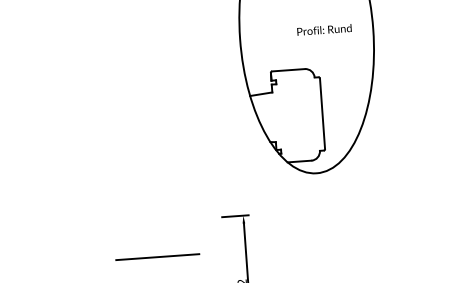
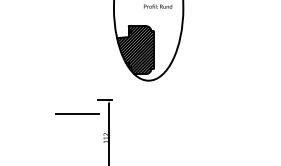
hatch: (283, 113) -> (133, 48), added
line: (158, 255) -> (77, 113), moved

